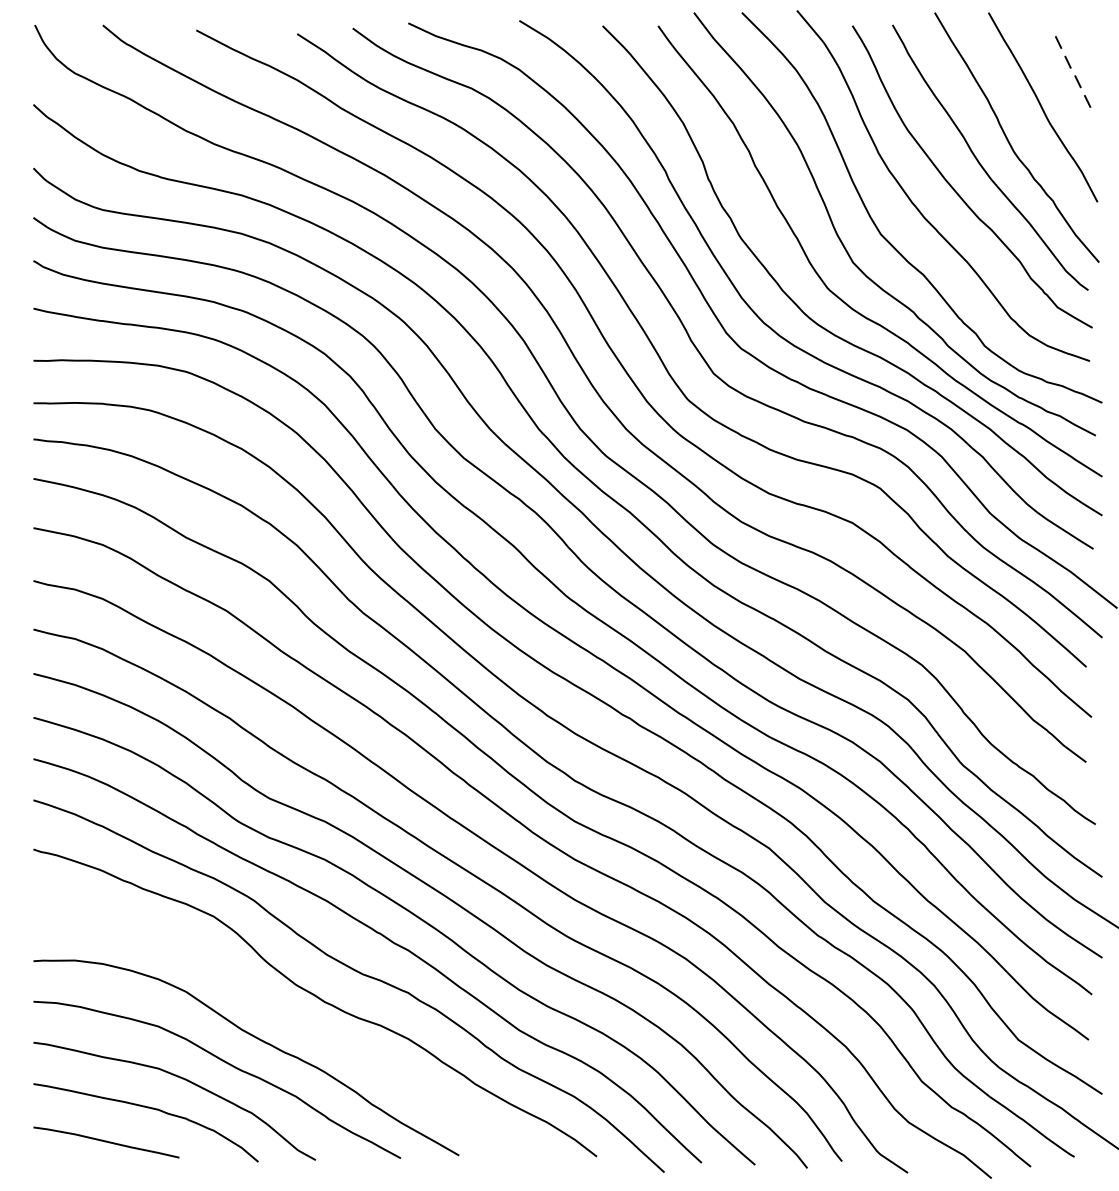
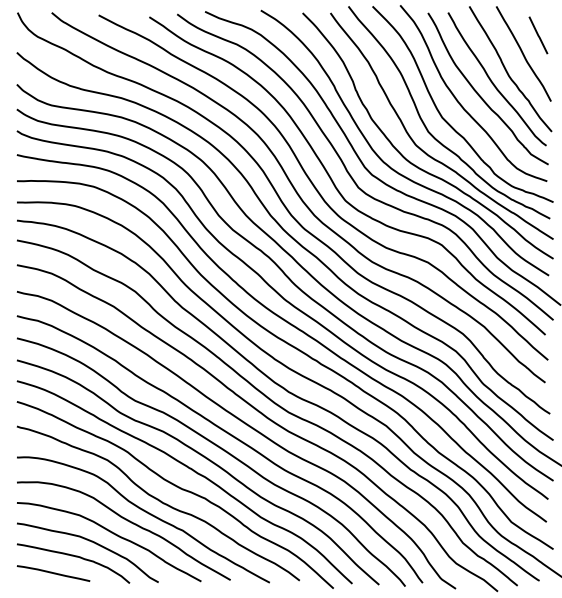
line: (1072, 70) -> (538, 35), dashed -> solid
curve: (291, 1022) -> (146, 513), added

